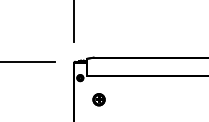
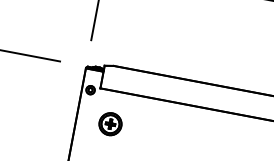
part: (98, 99) -> (109, 123), size x1.4

